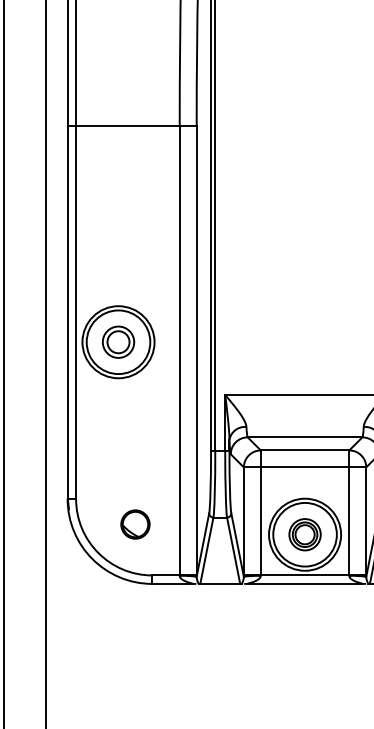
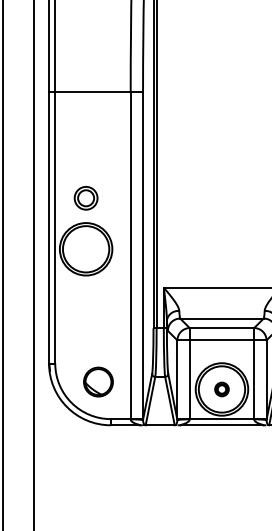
part: (117, 342) -> (85, 198), moved
part: (135, 523) -> (98, 381), size x1.4
part: (304, 534) -> (221, 389), size x0.6

